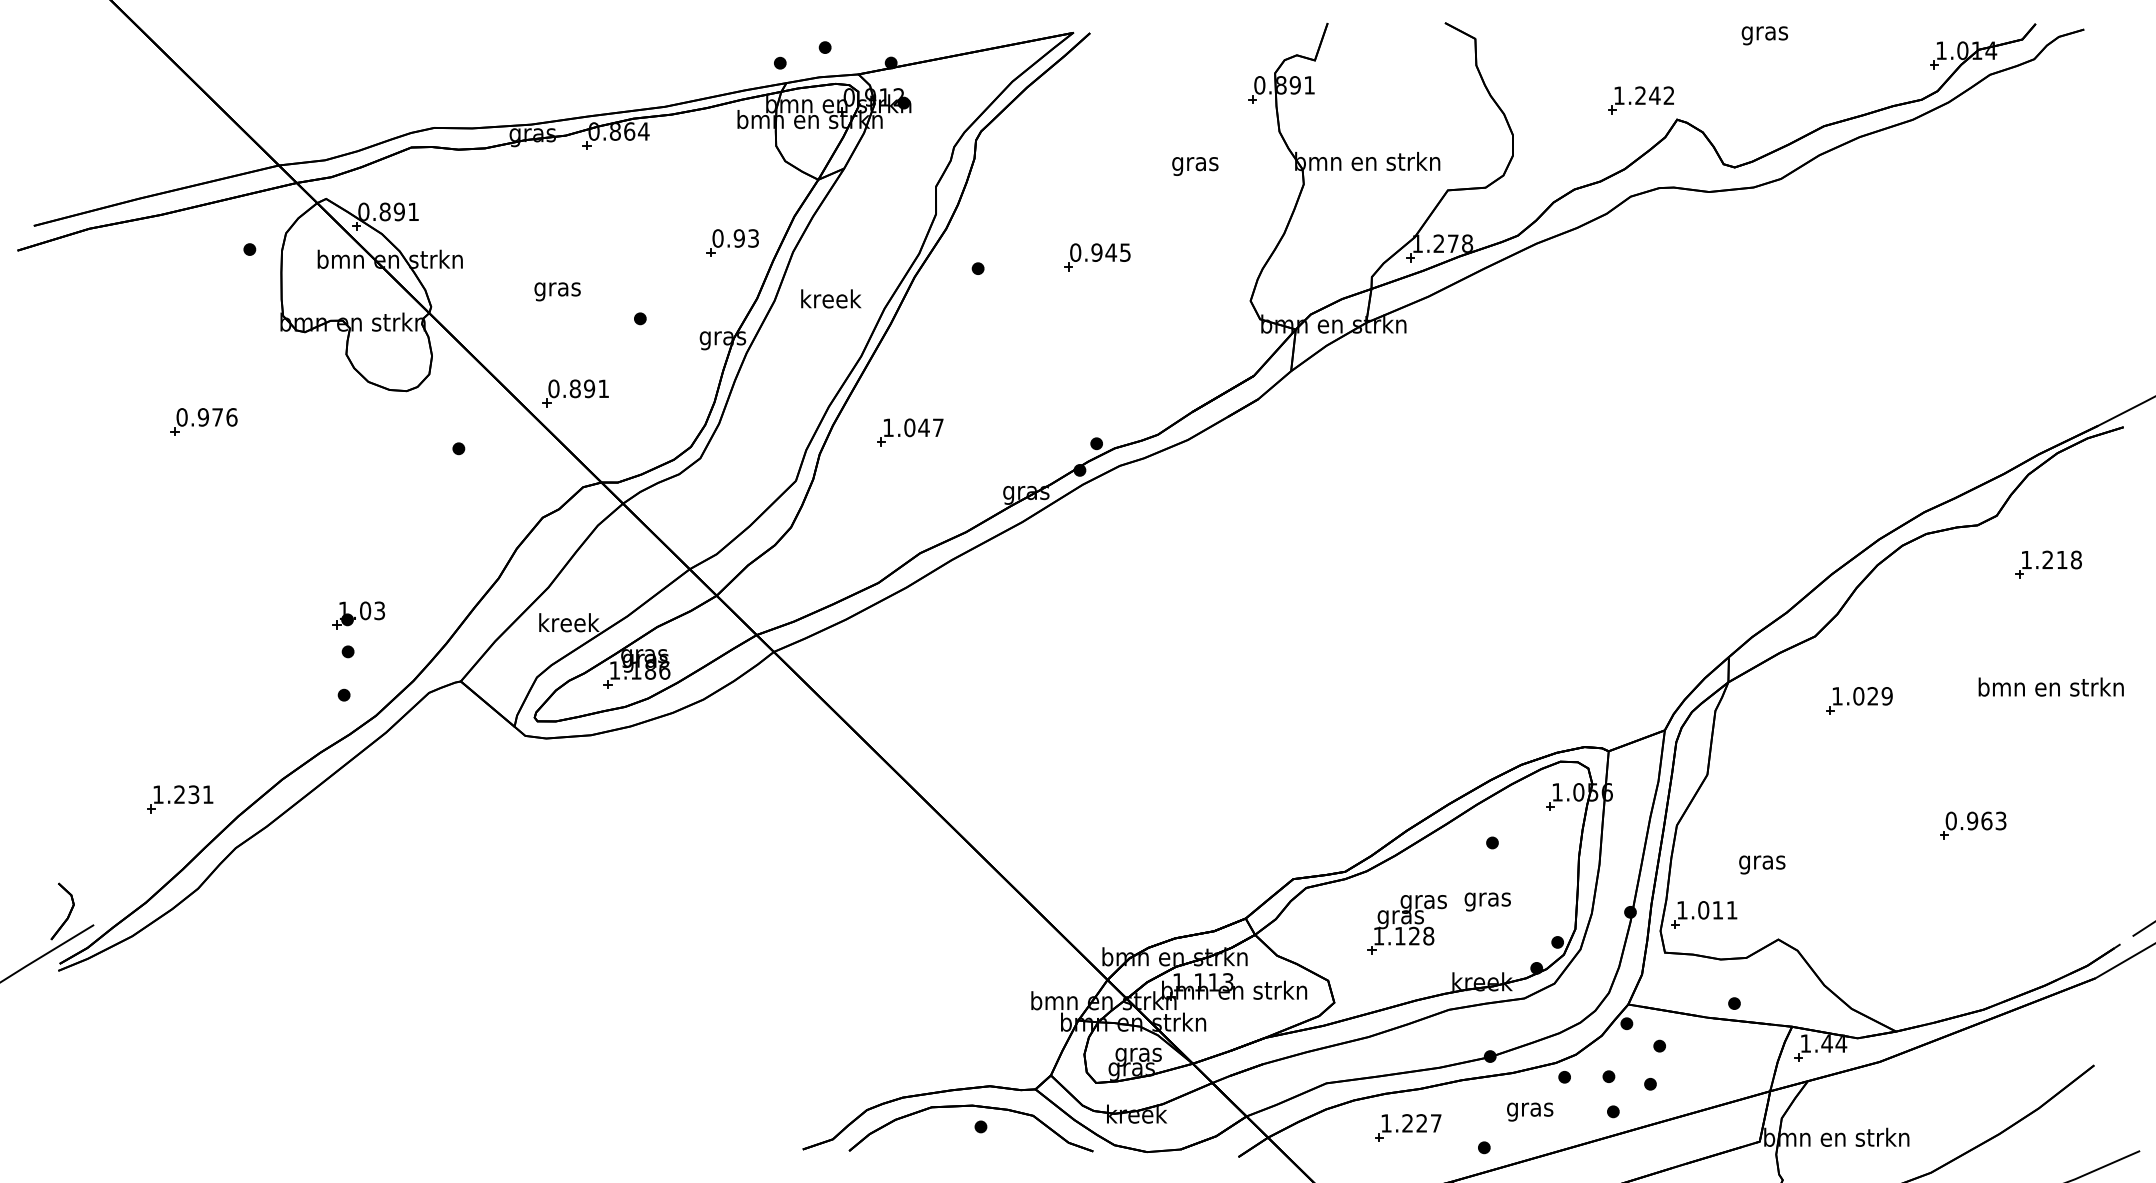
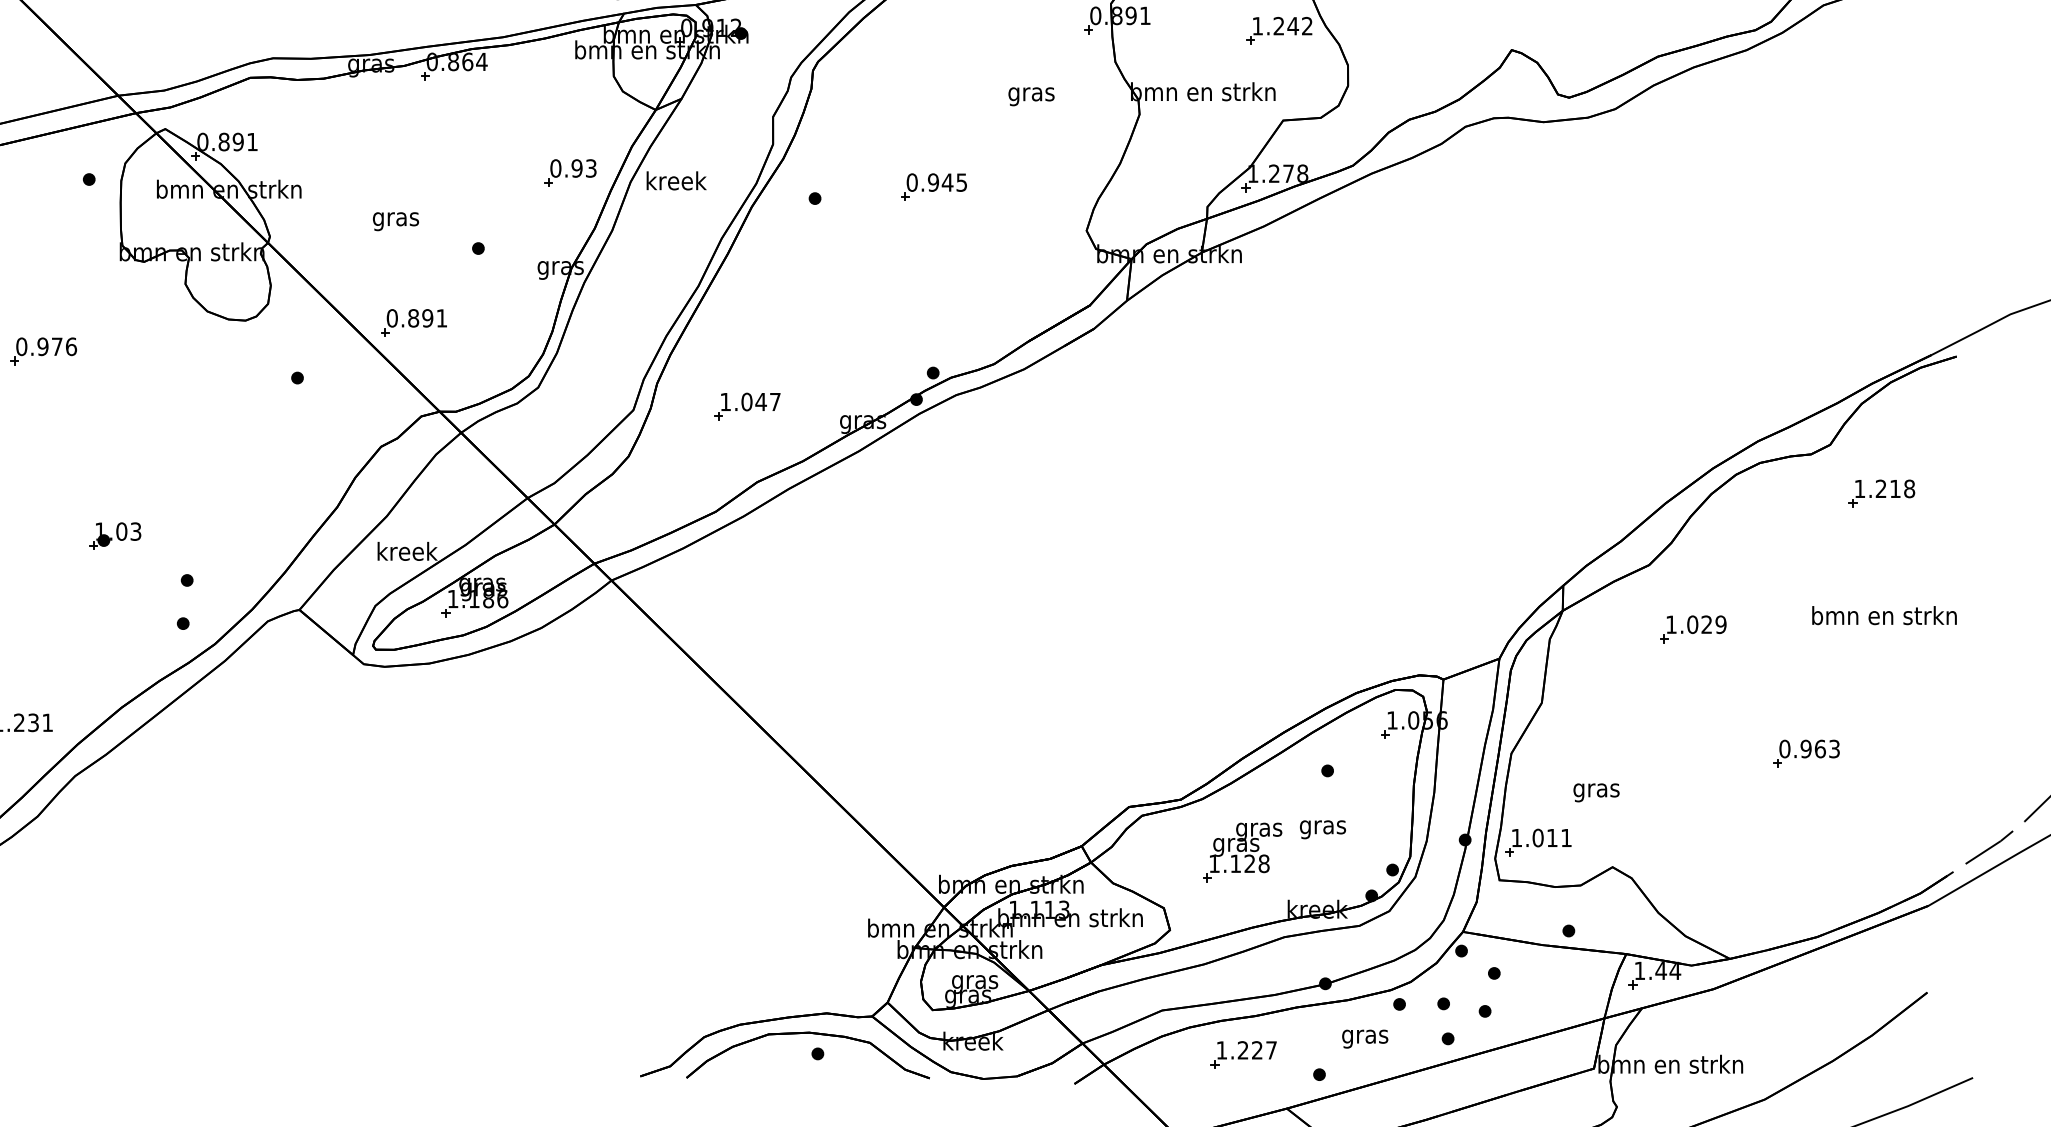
part: (1640, 100) -> (1278, 30), moved
text: (831, 298) -> (676, 180), moved
part: (910, 432) -> (747, 406), moved
part: (358, 615) -> (114, 536), moved

